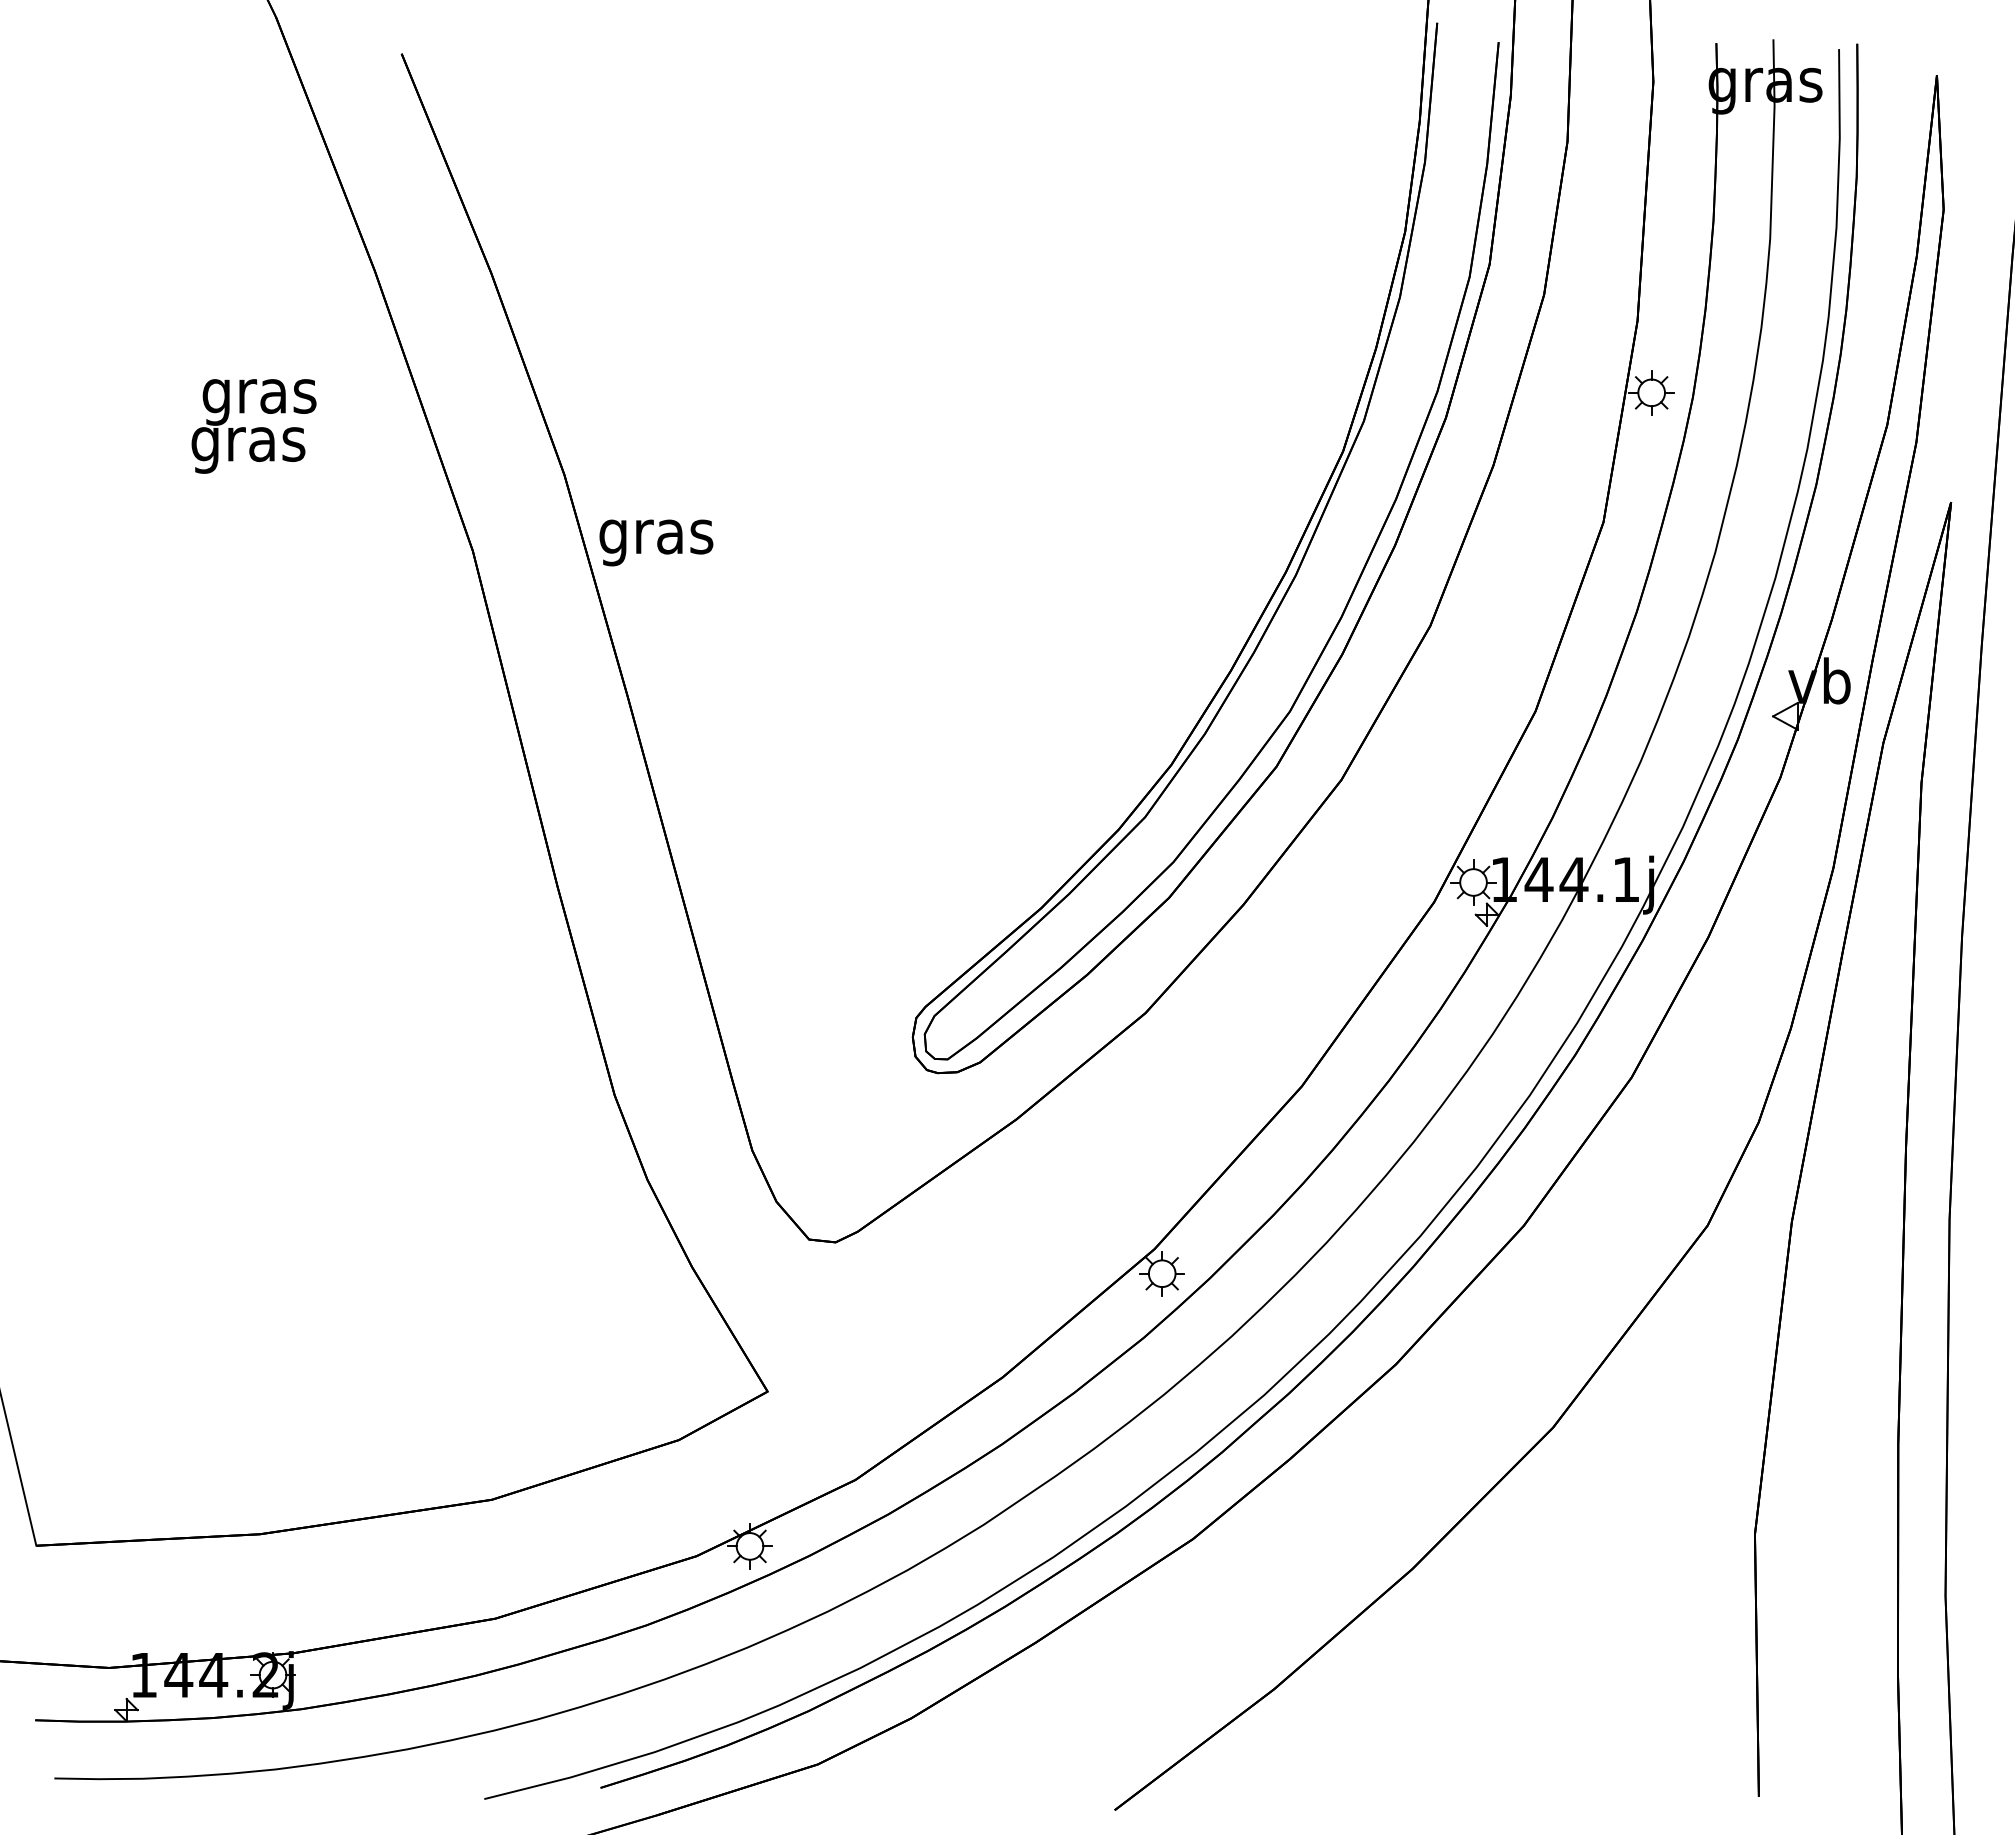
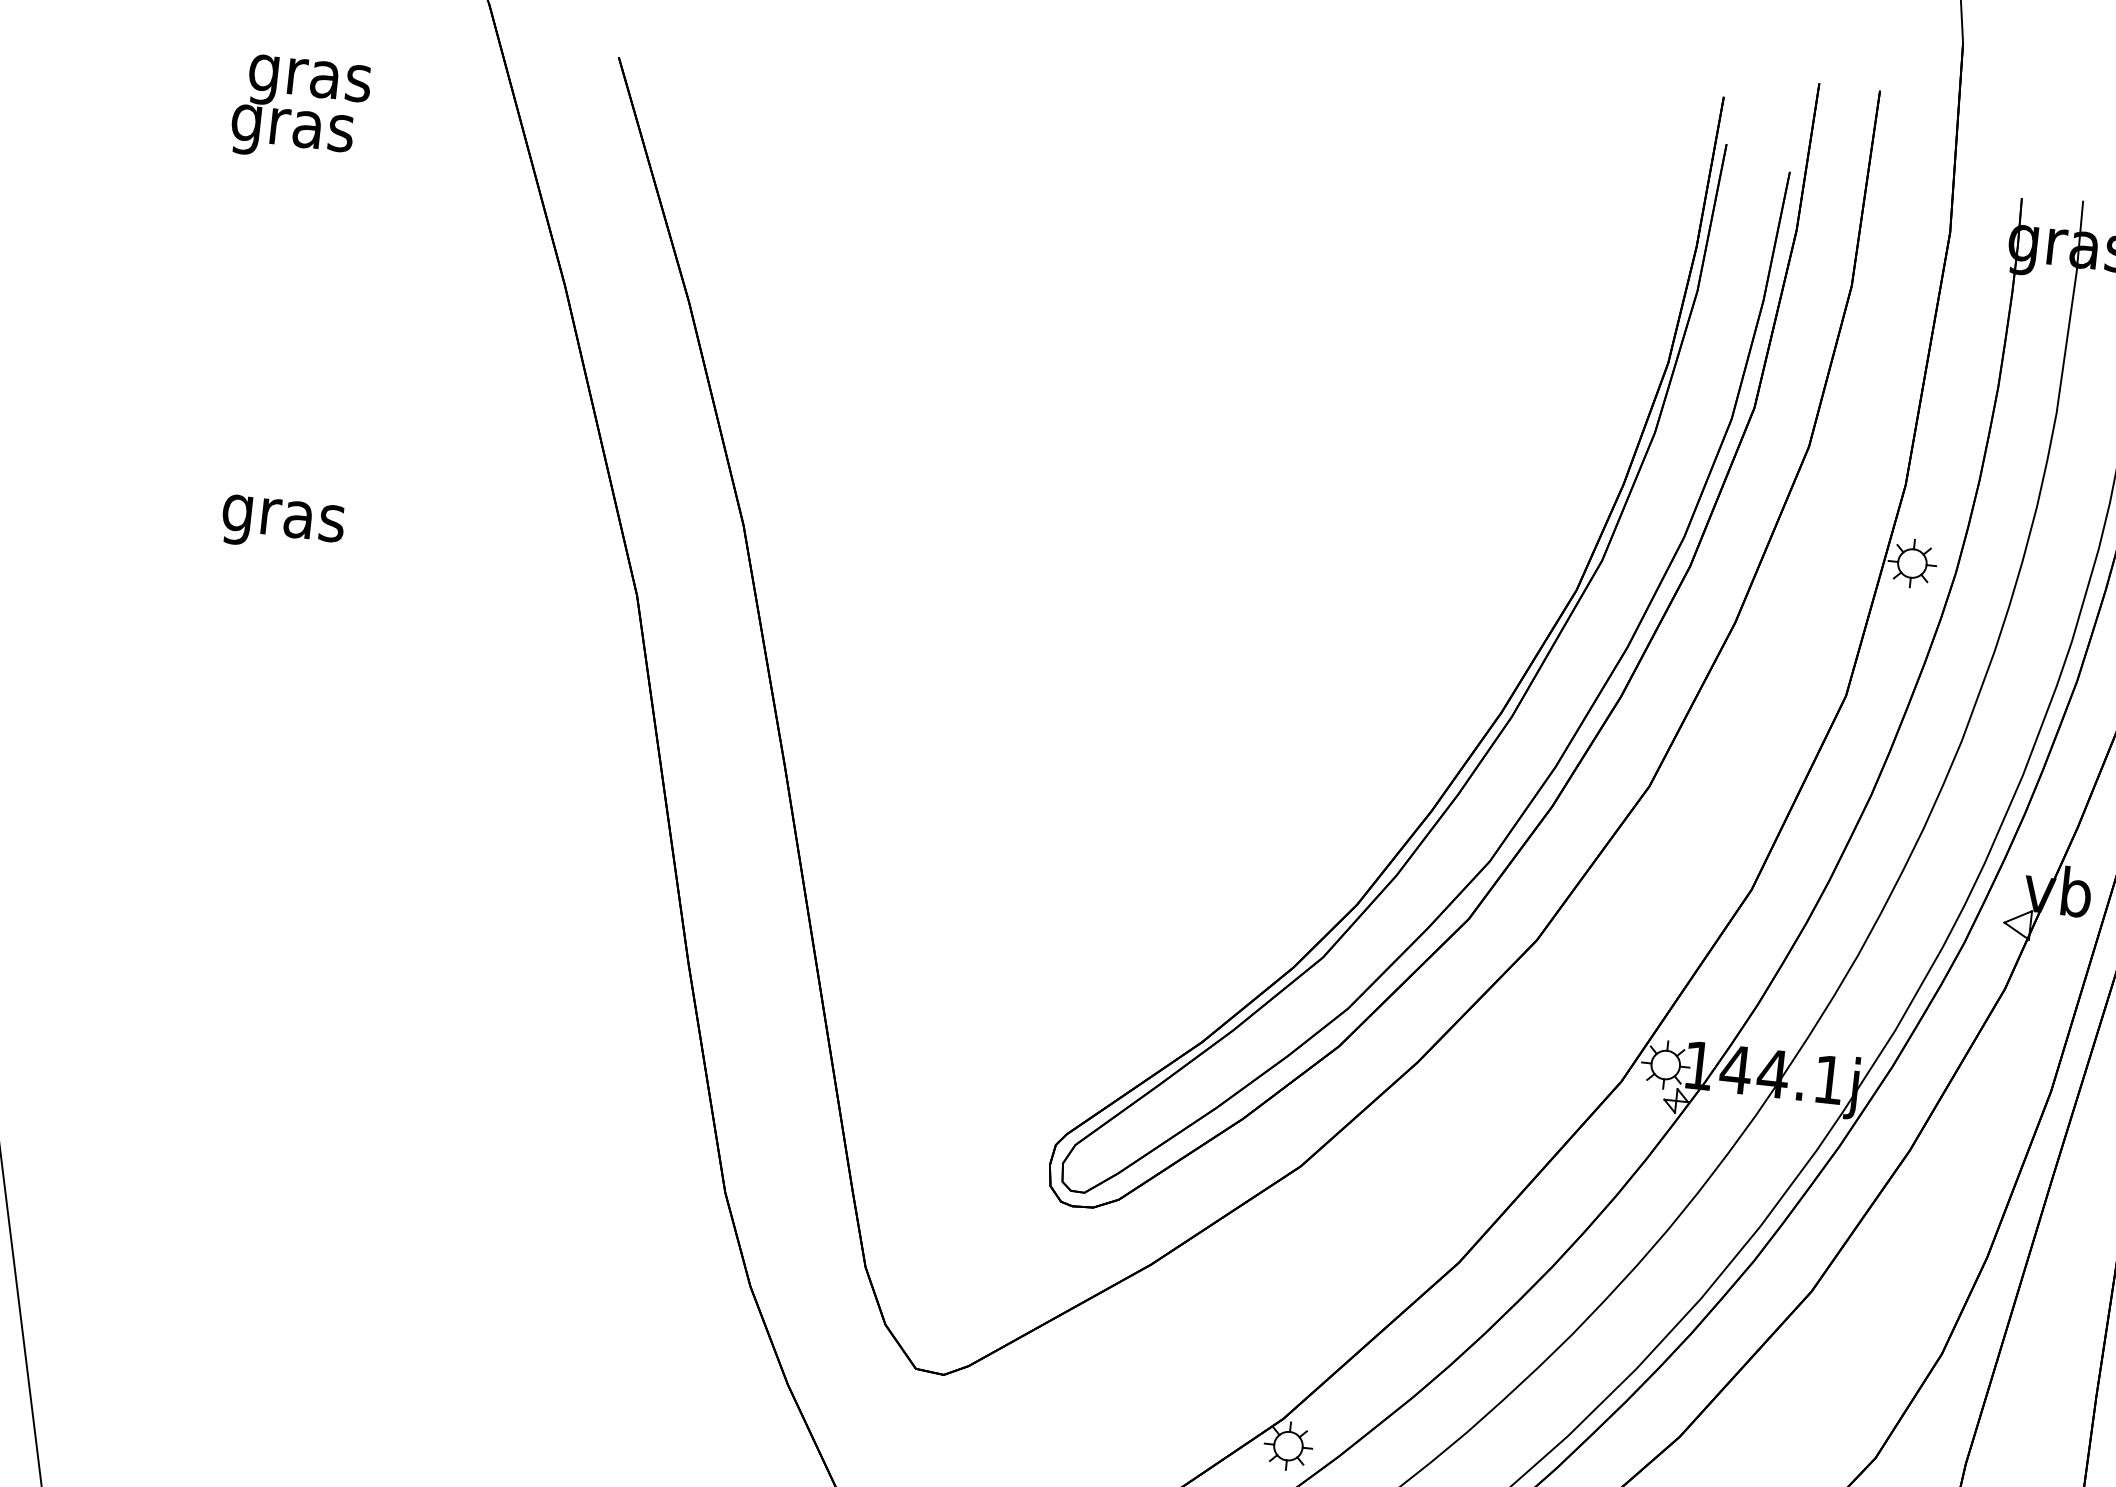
text: (253, 426) -> (300, 109), moved
text: (656, 542) -> (283, 524), moved

